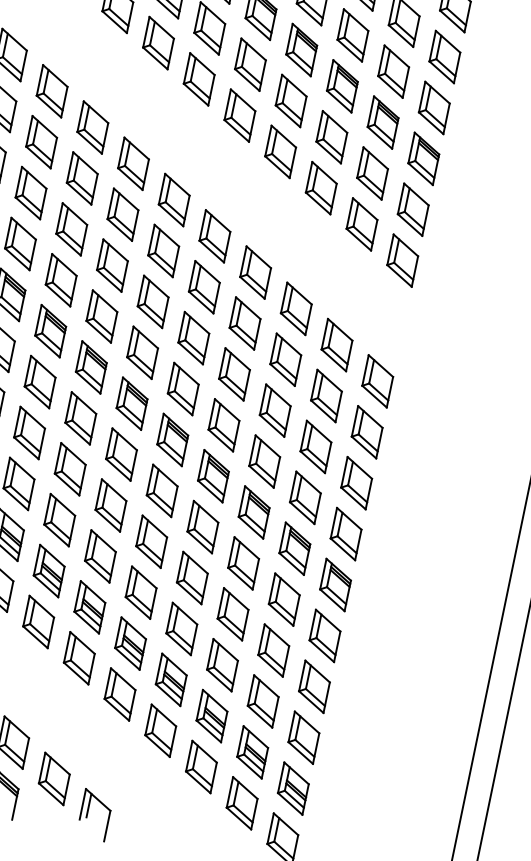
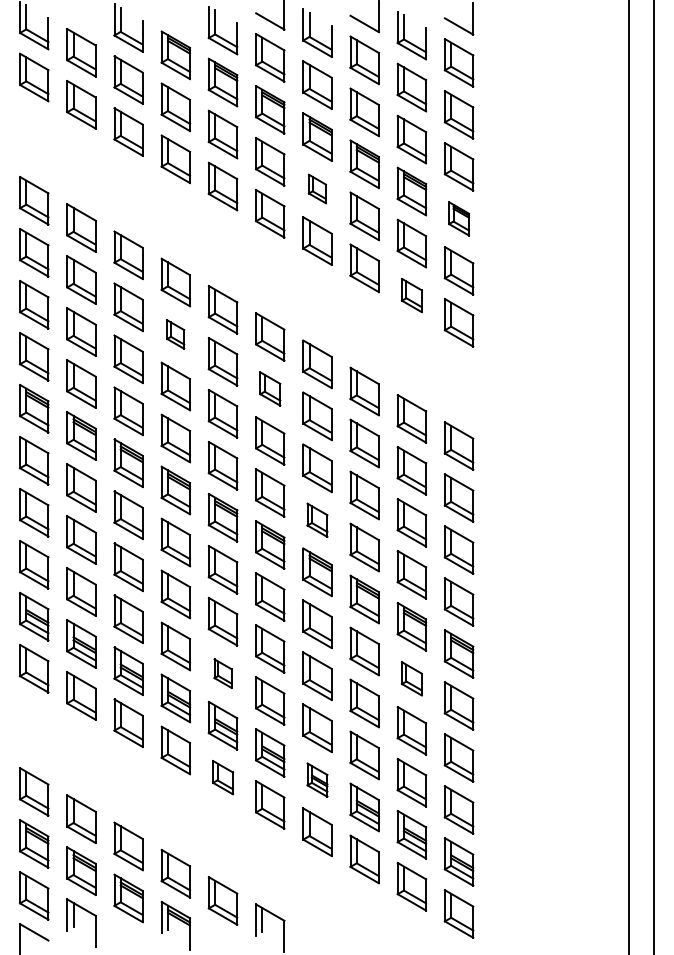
part: (291, 100) -> (317, 188), size x0.6
part: (423, 158) -> (458, 218), size x0.7
part: (122, 214) -> (175, 334), size x0.6
part: (361, 224) -> (411, 295), size x0.7
part: (204, 286) -> (270, 388), size x0.7
part: (223, 425) -> (317, 520), size x0.7
part: (99, 556) -> (222, 673), size x0.6
part: (283, 599) -> (411, 678), size x0.7
part: (78, 657) -> (222, 777), size x0.7
part: (171, 679) -> (317, 779), size x0.7

